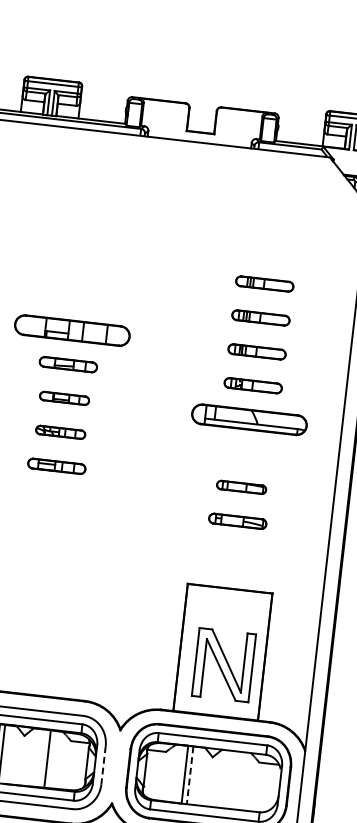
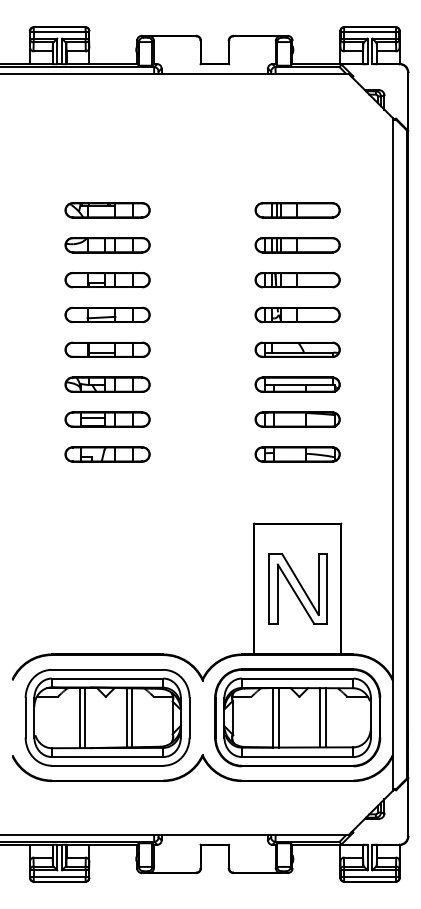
part: (79, 263) -> (107, 210), added
part: (264, 284) -> (297, 210), size x1.43
part: (76, 297) -> (107, 245), added
part: (260, 318) -> (297, 245), size x1.43
part: (72, 331) -> (107, 280), size x0.71
part: (256, 352) -> (297, 280), size x1.43
part: (68, 364) -> (107, 314), size x1.43
part: (253, 385) -> (297, 314), size x1.43
part: (64, 398) -> (107, 349), size x1.67
part: (249, 419) -> (297, 349), size x0.71
part: (60, 432) -> (107, 384), size x1.67
part: (245, 453) -> (297, 384), added
part: (56, 466) -> (107, 419), size x1.43
part: (241, 487) -> (297, 419), size x1.67
part: (52, 500) -> (107, 454), added
part: (237, 521) -> (297, 454), size x1.43
part: (223, 664) -> (297, 588), moved
line: (42, 758) -> (126, 717), added
line: (103, 765) -> (189, 717), dashed -> solid
line: (190, 774) -> (278, 717), dashed -> solid
line: (230, 779) -> (320, 717), added
line: (235, 780) -> (325, 717), added

